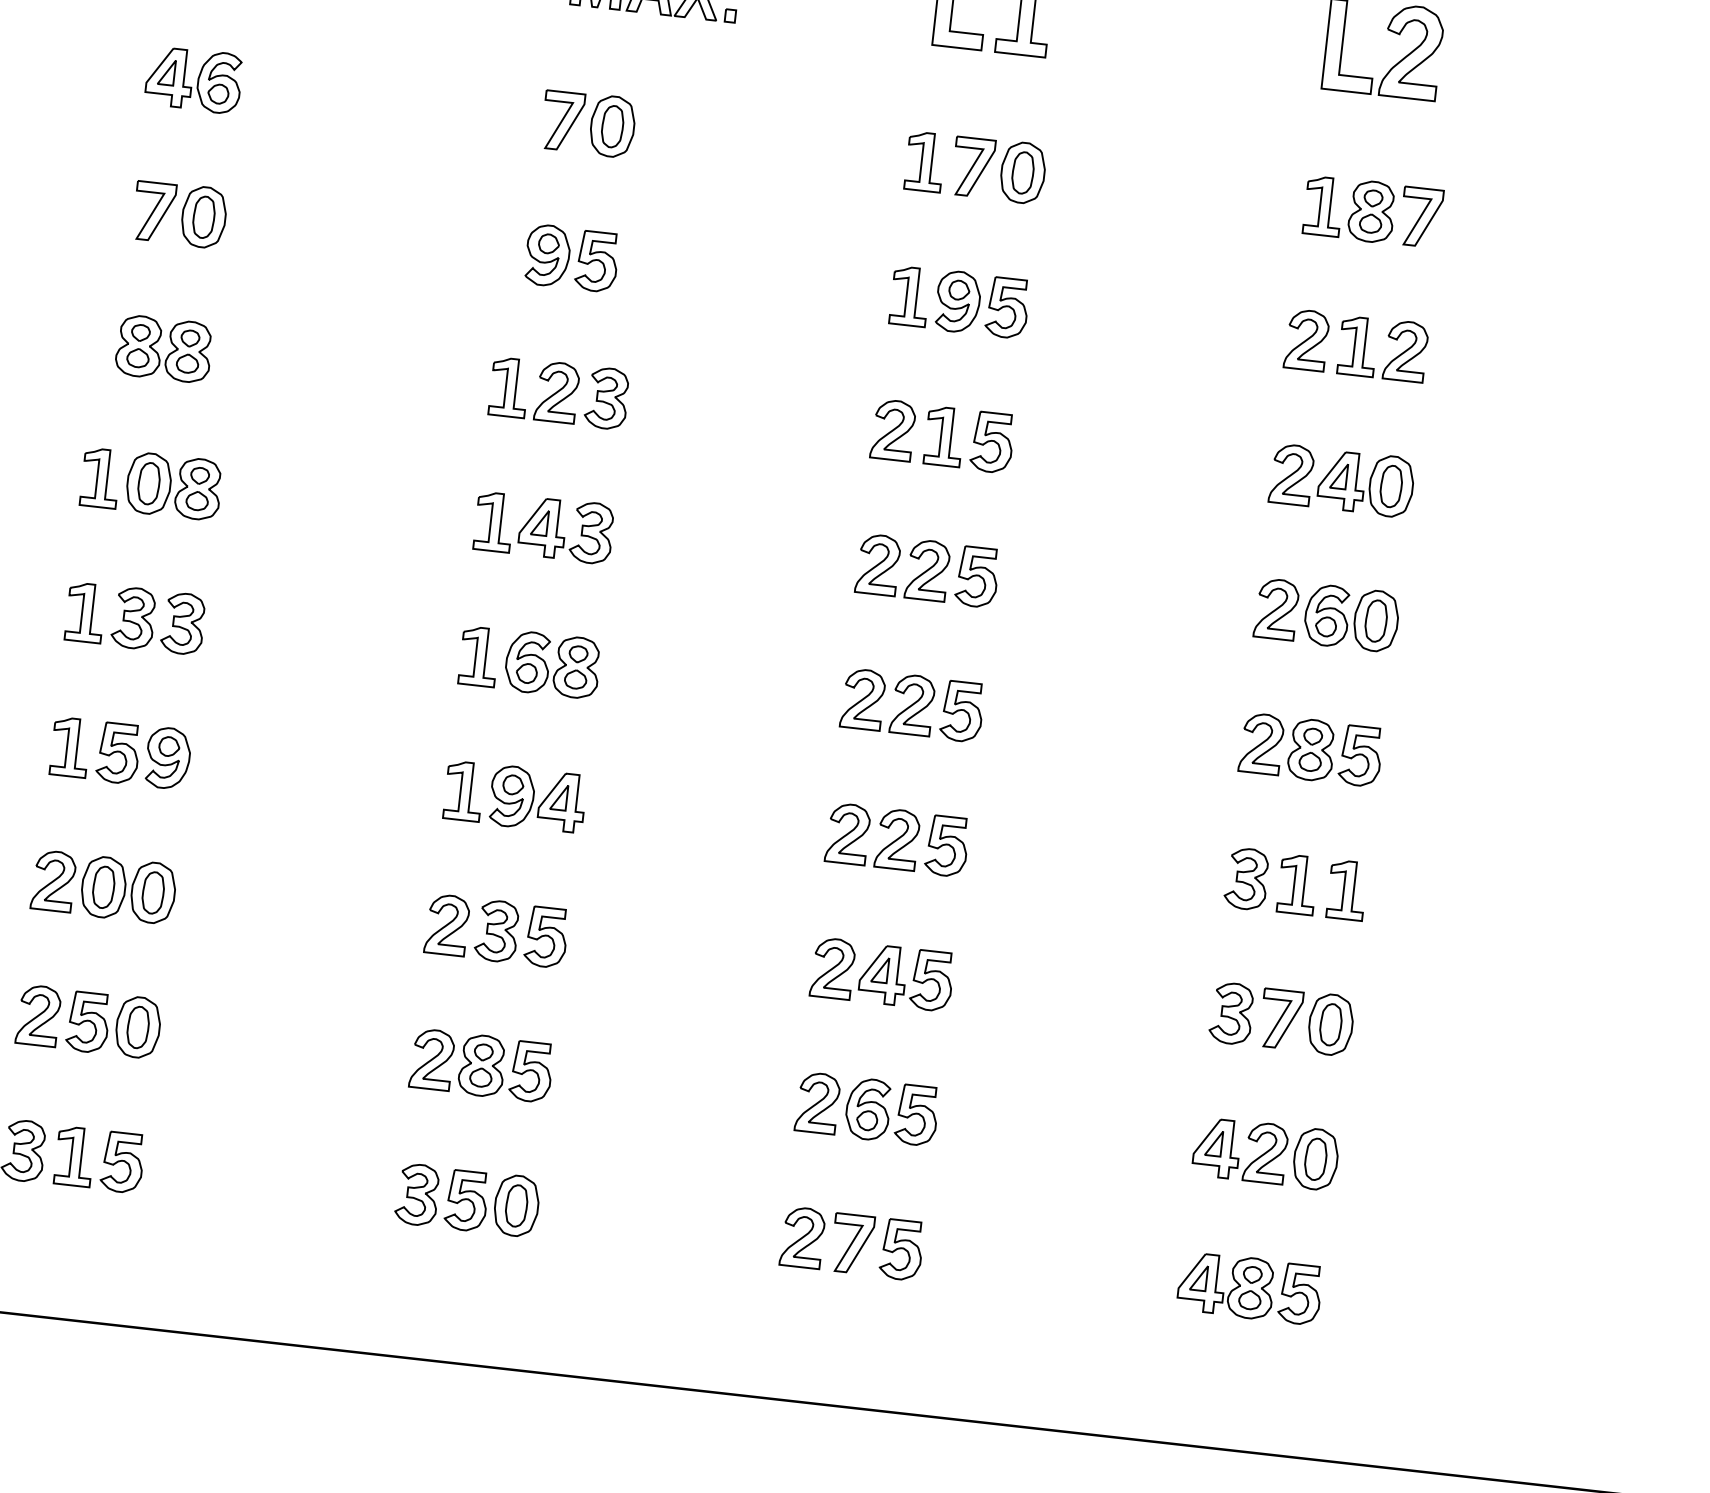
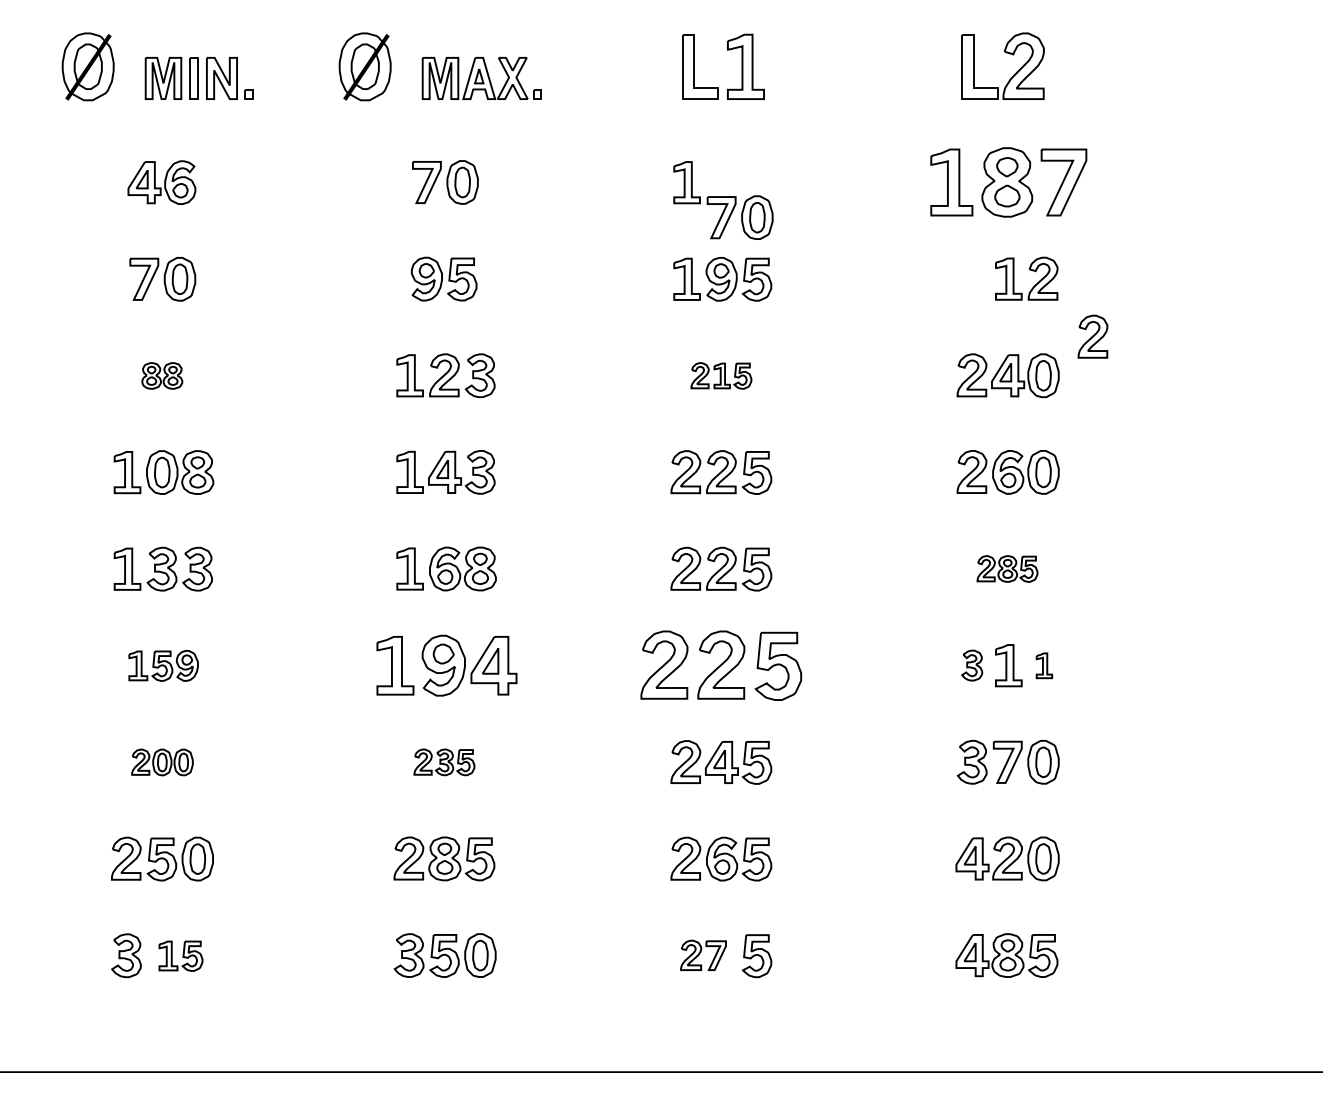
part: (998, 169) -> (739, 217), moved
part: (1372, 211) -> (1008, 182), size x1.6
part: (1306, 339) -> (1092, 336), moved
part: (164, 348) -> (162, 375), size x0.6
part: (942, 435) -> (721, 375), size x0.6
part: (1311, 749) -> (1007, 568), size x0.6
part: (120, 752) -> (163, 665), size x0.7
part: (514, 796) -> (446, 665), size x1.4
part: (897, 839) -> (721, 665), size x1.6
part: (1245, 878) -> (971, 665), size x0.7
part: (104, 887) -> (162, 762), size x0.6
part: (1347, 890) -> (1044, 665), size x0.6
part: (496, 931) -> (444, 762), size x0.6
part: (98, 1160) -> (180, 956), size x0.7
part: (827, 1240) -> (703, 955), size x0.7

